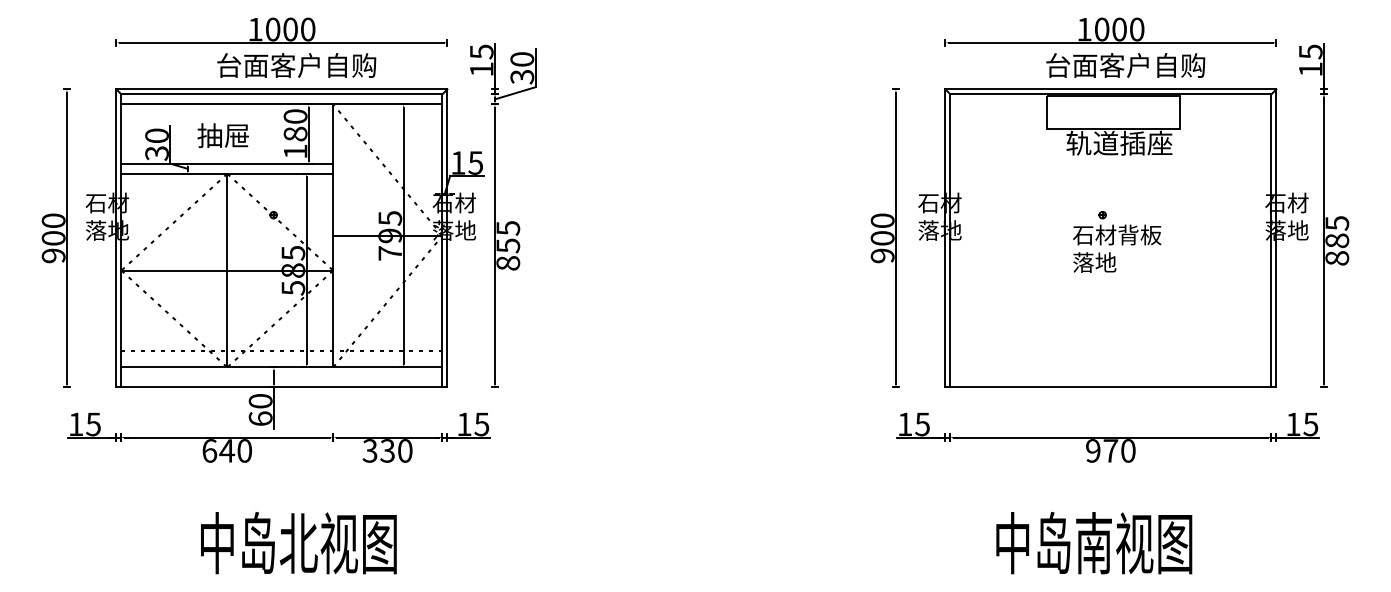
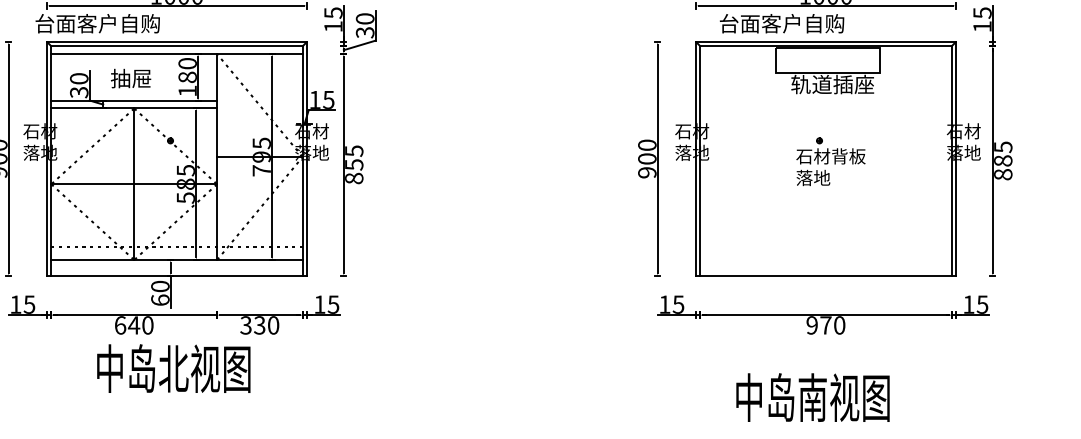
text: (296, 65) -> (97, 23), moved
text: (1125, 65) -> (781, 23), moved
text: (298, 543) -> (173, 368), moved

